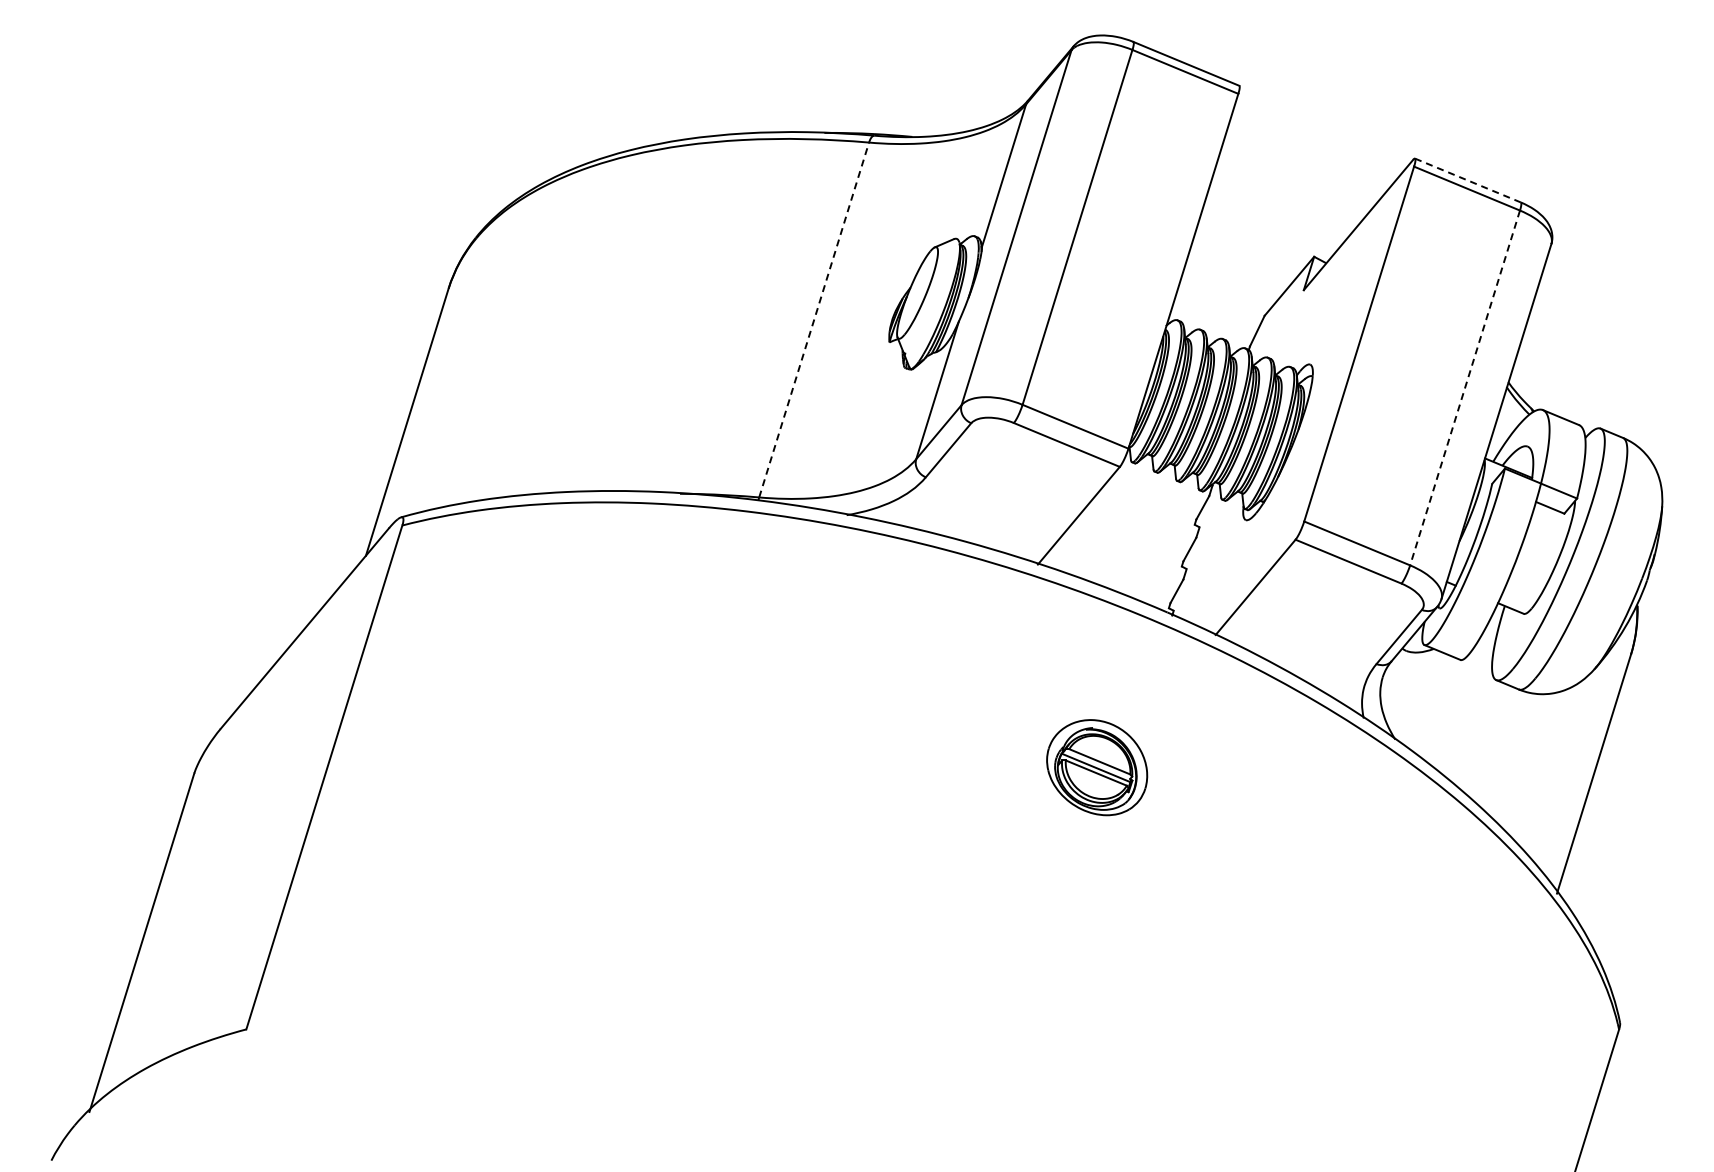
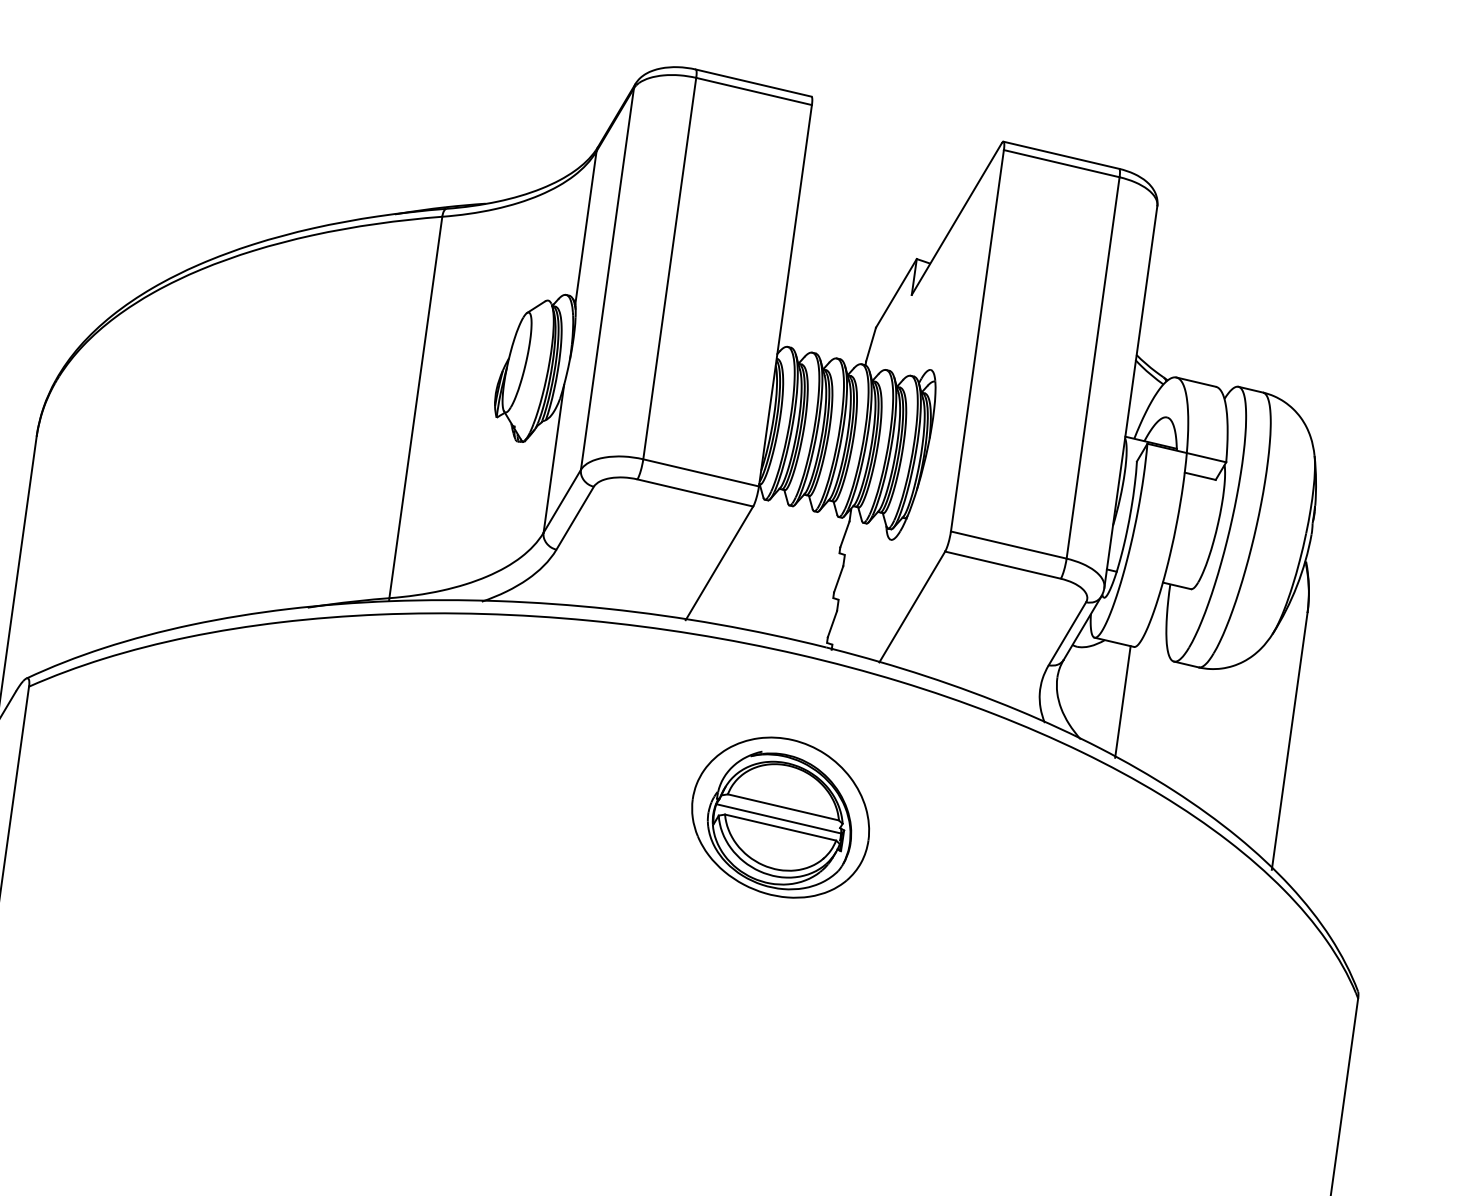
line: (1468, 180) -> (1061, 155), dashed -> solid
line: (814, 320) -> (416, 407), dashed -> solid
line: (1465, 387) -> (1093, 367), dashed -> solid
line: (1441, 710) -> (1123, 701), added
part: (1096, 767) -> (779, 817), size x1.67

